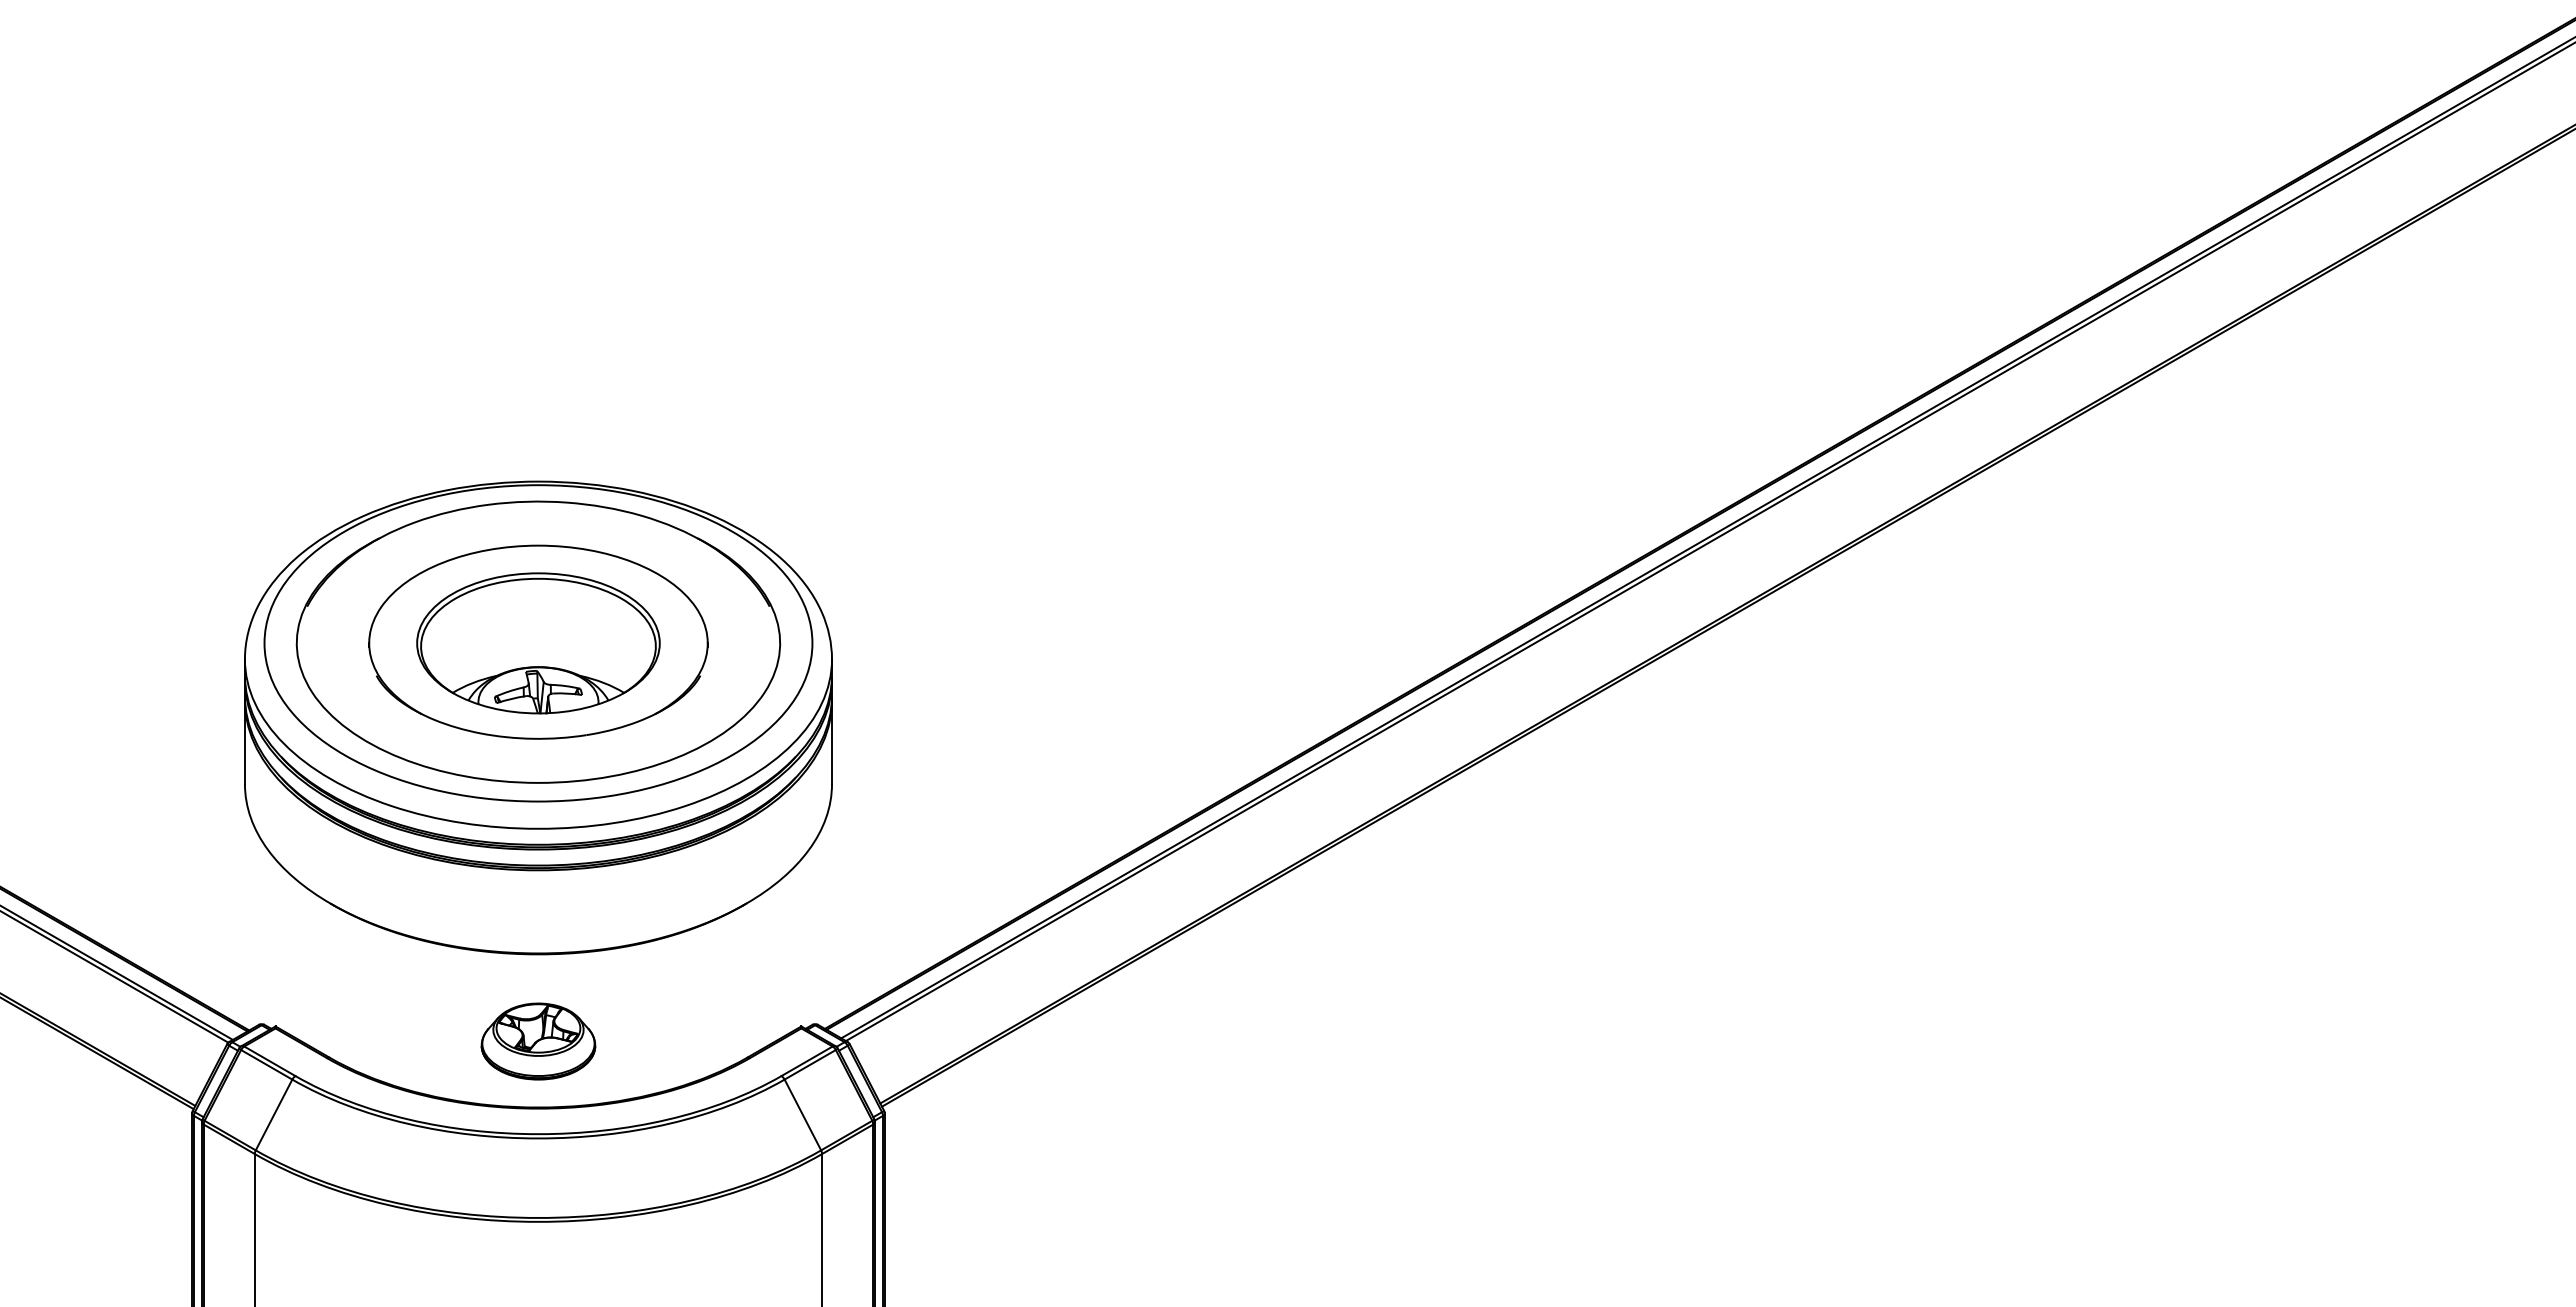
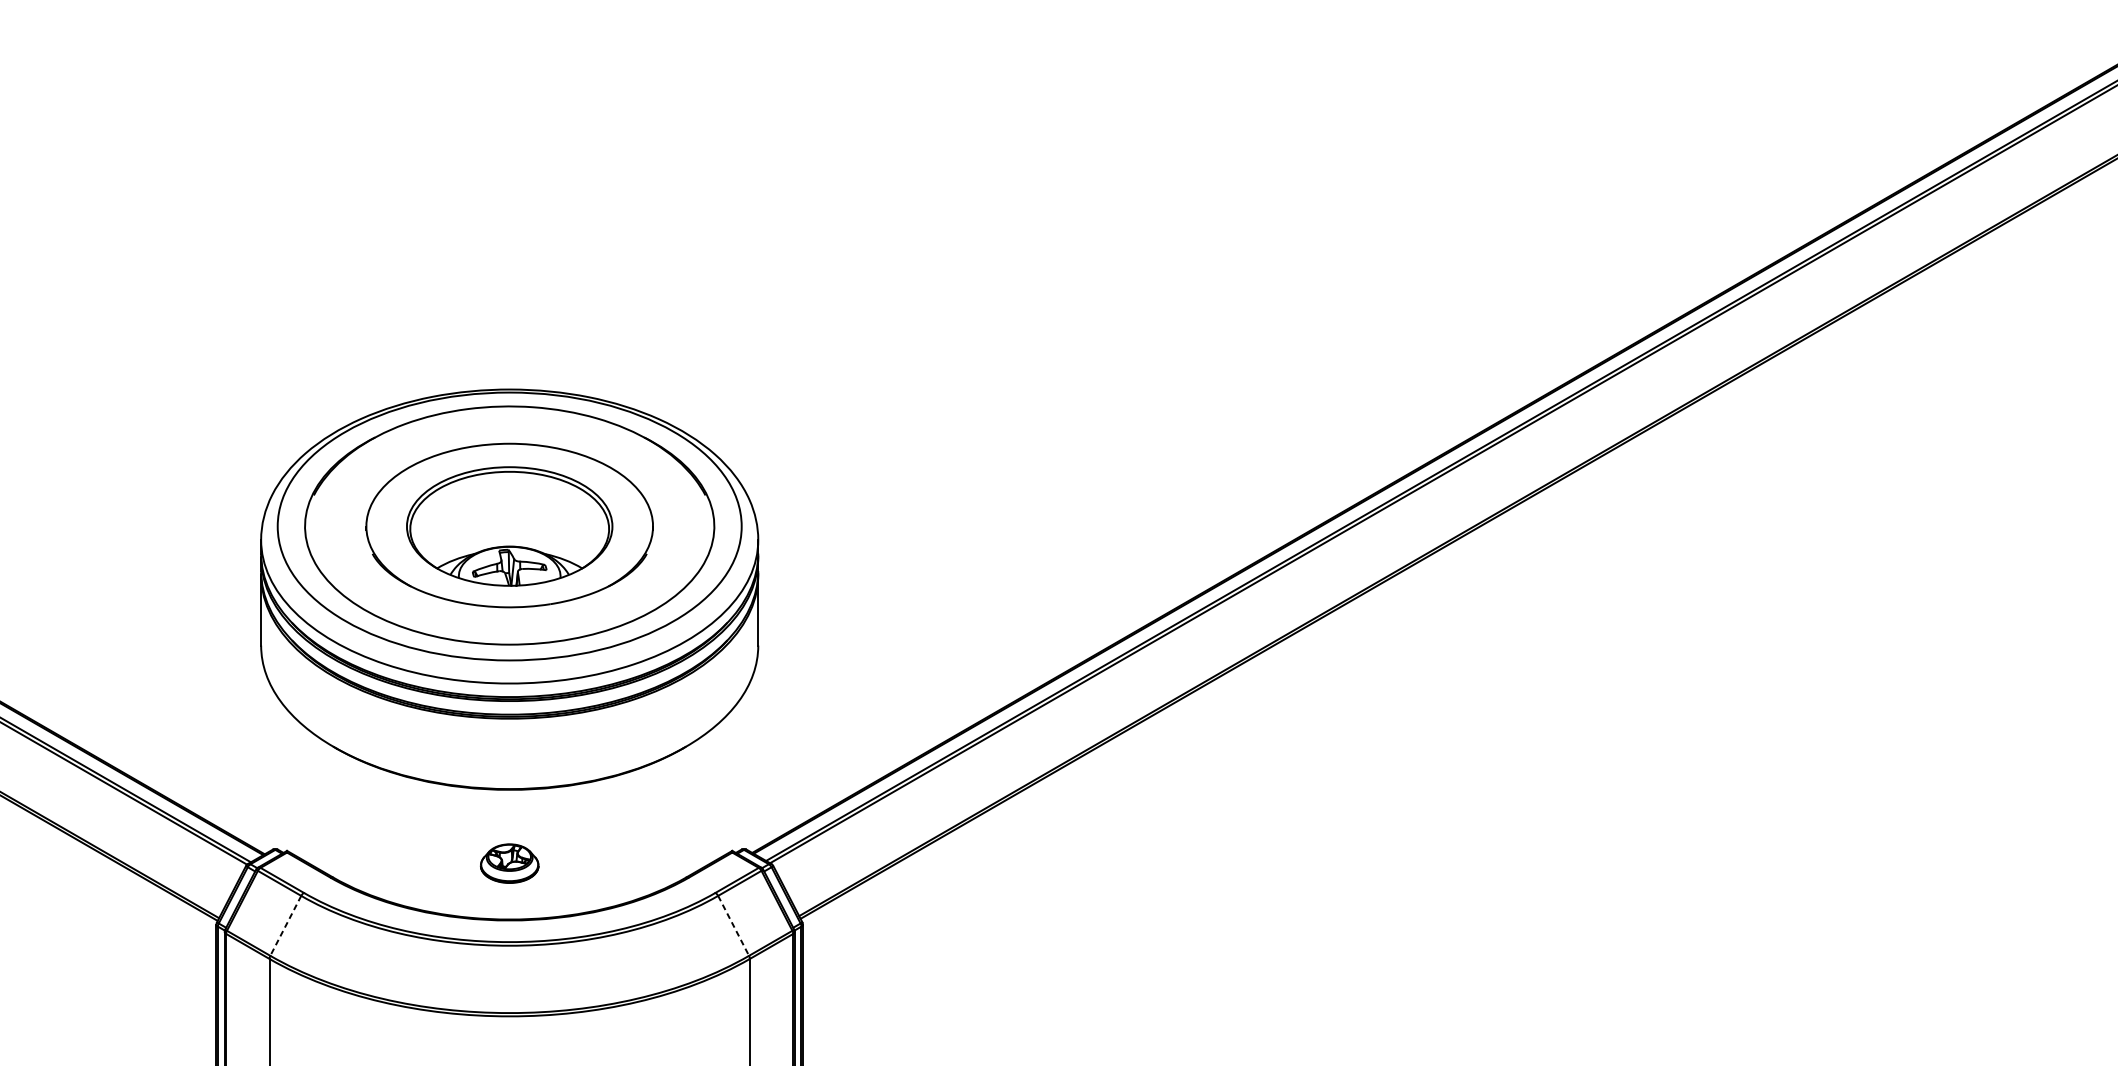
part: (538, 1041) -> (509, 863), size x0.6
line: (274, 1114) -> (286, 925), solid -> dashed
line: (802, 1114) -> (733, 925), solid -> dashed

